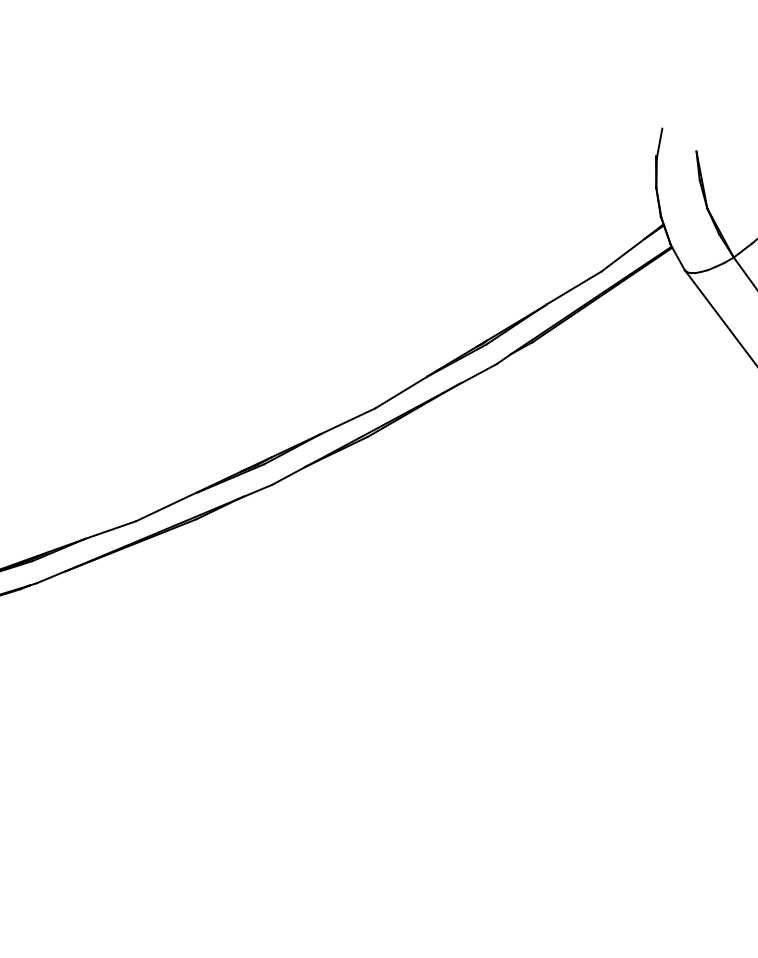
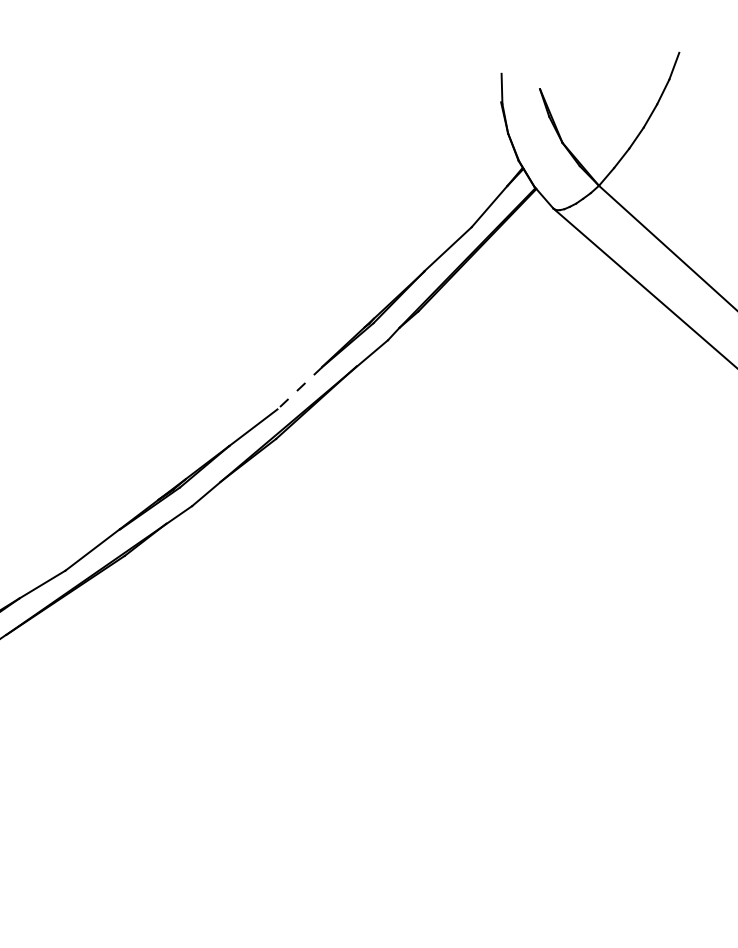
line: (401, 392) -> (299, 388), solid -> dashed

